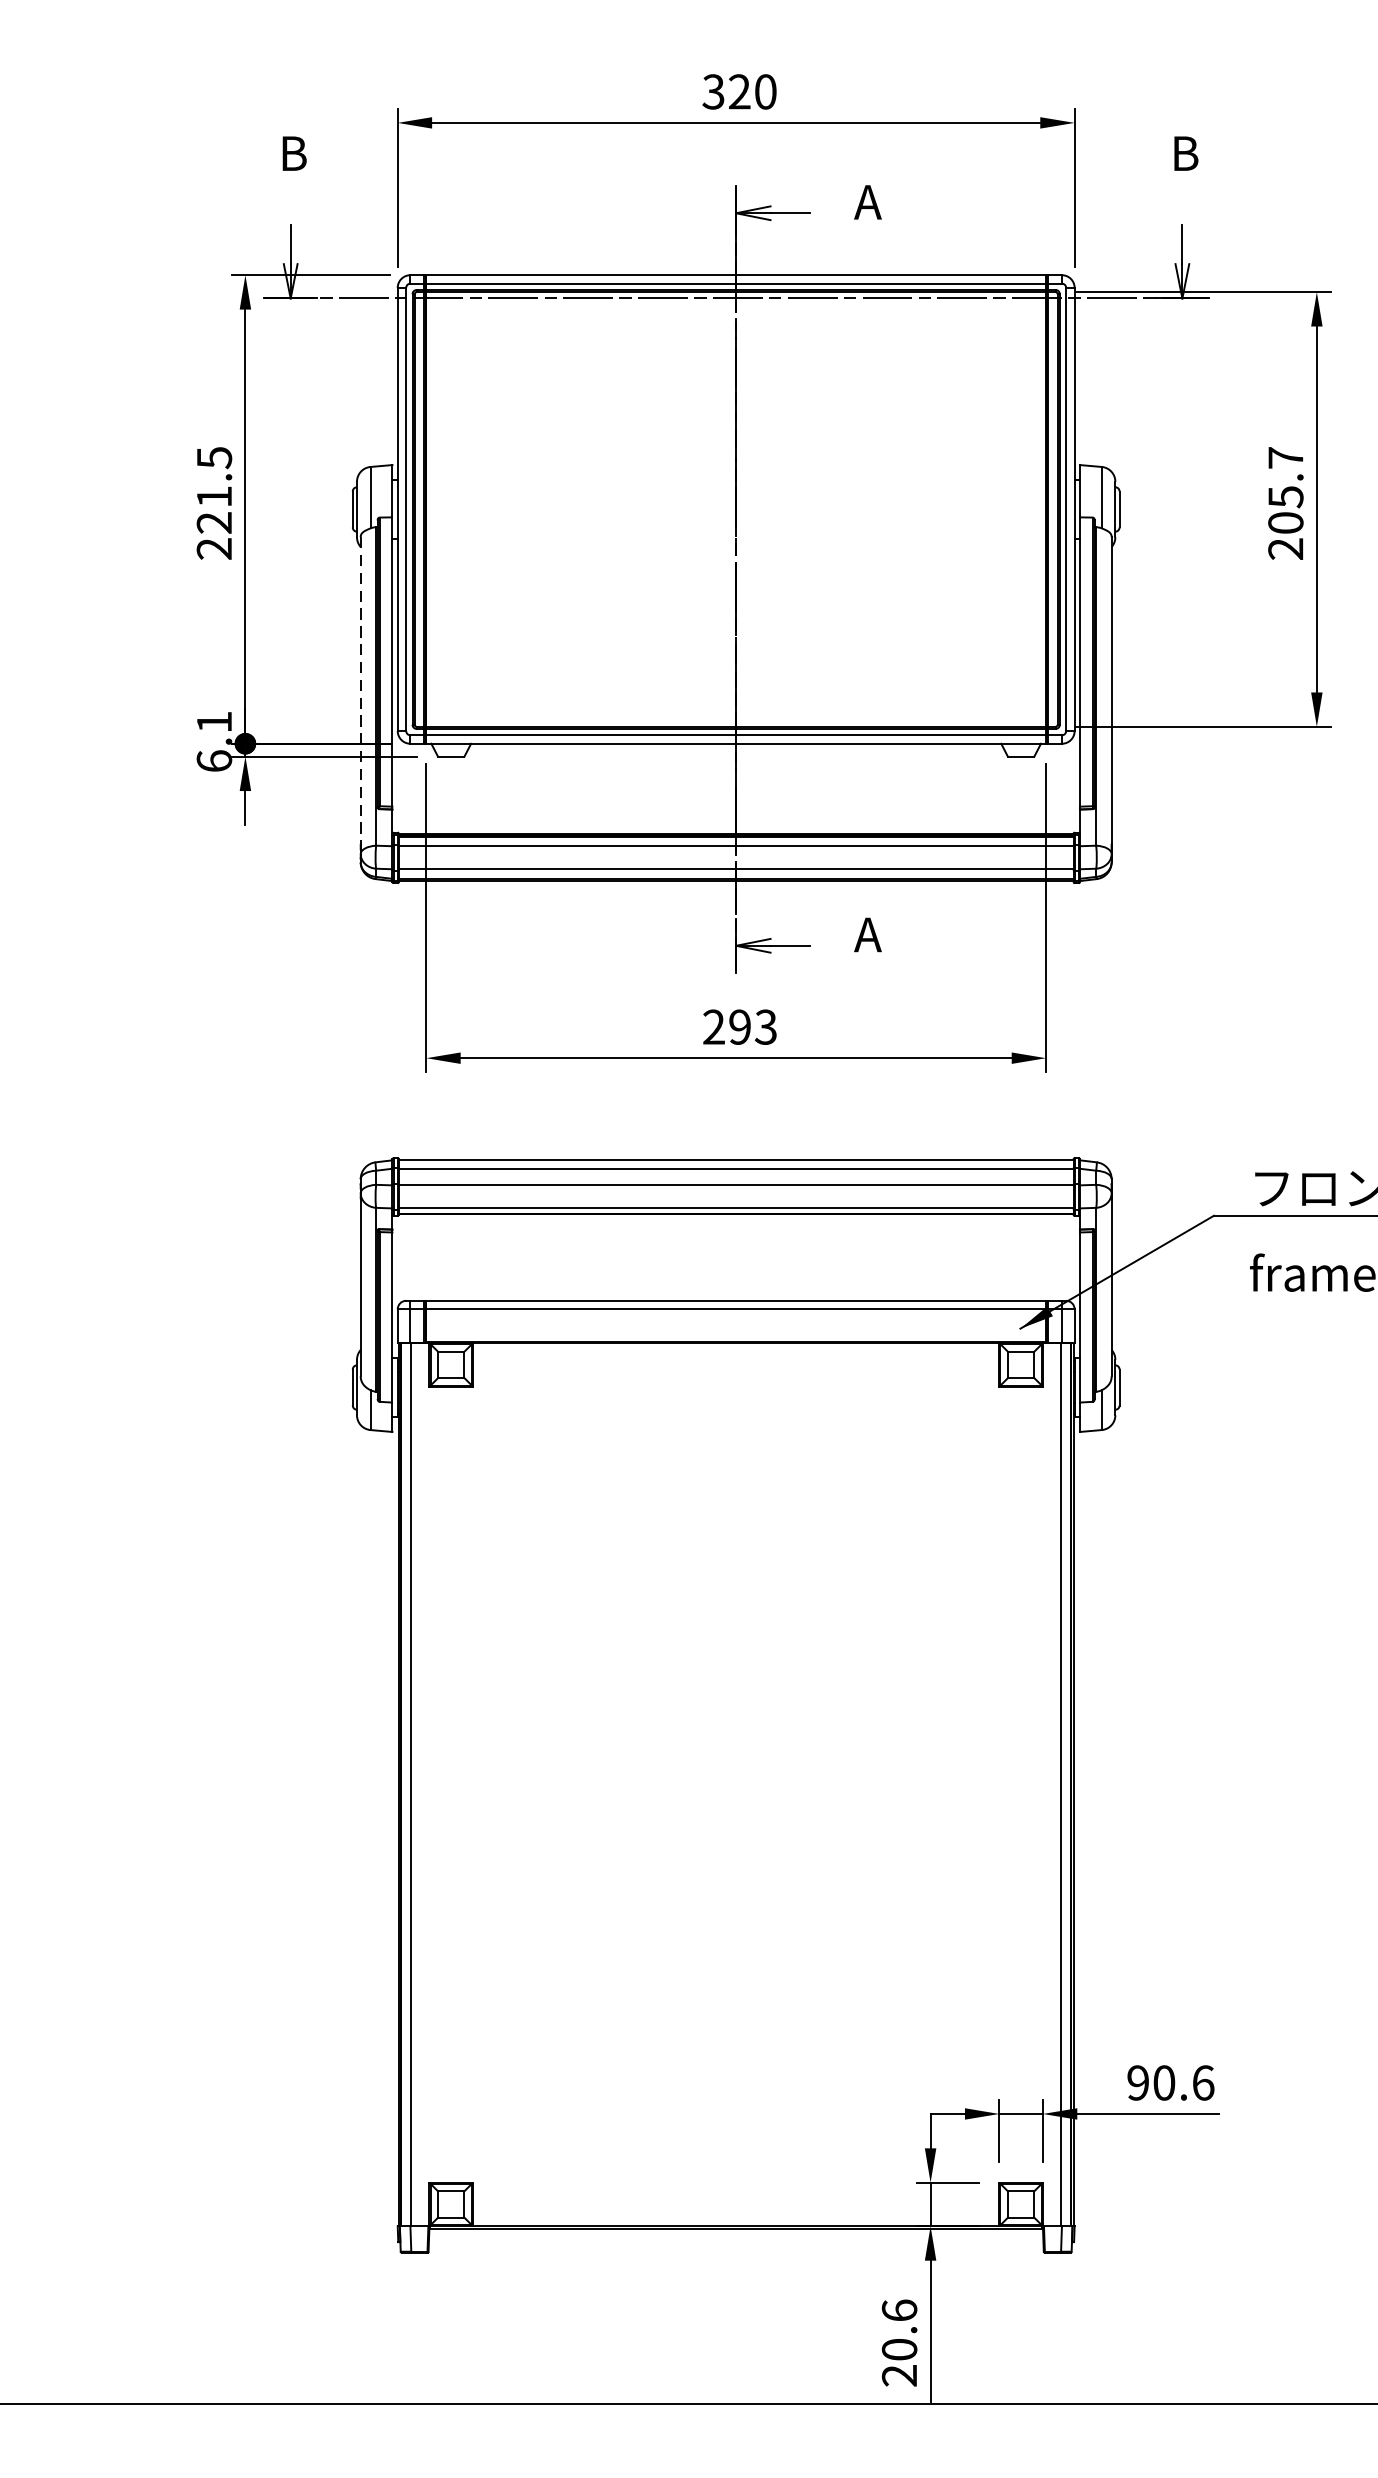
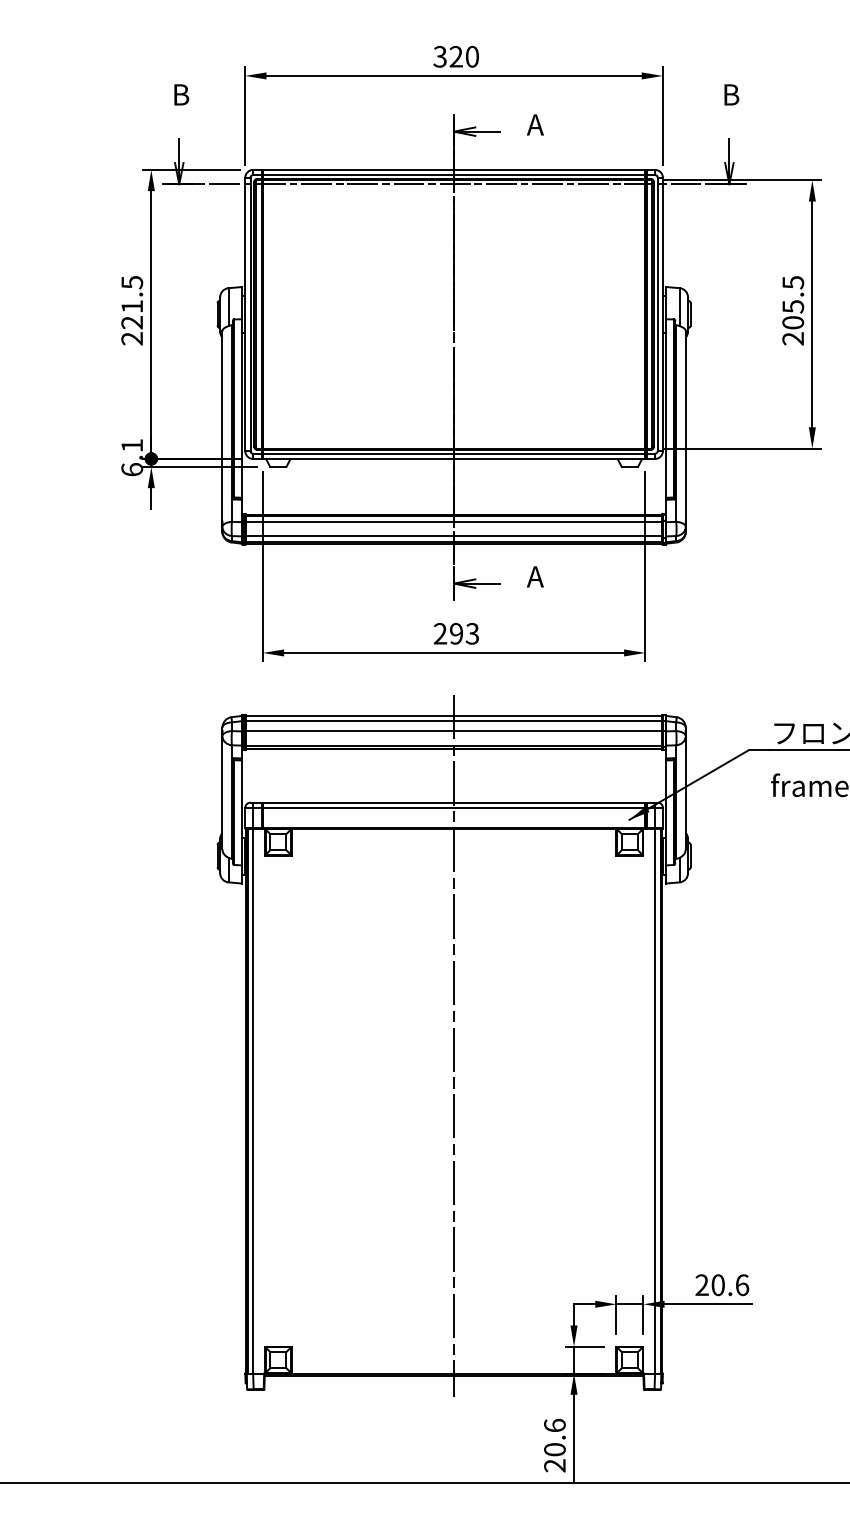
text: (1286, 457) -> (793, 282), 205.7 -> 205.5
line: (360, 691) -> (222, 426), dashed -> solid
line: (736, 1694) -> (454, 1045), added
text: (1137, 2083) -> (701, 1285), 90.6 -> 20.6

